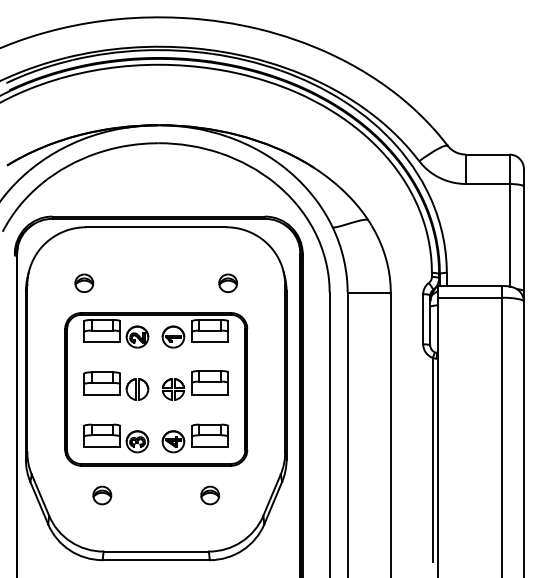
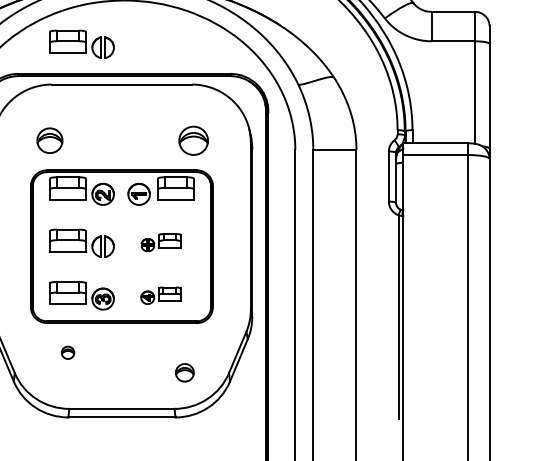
part: (116, 186) -> (82, 43), added
part: (84, 282) -> (50, 139), size x1.4
part: (228, 282) -> (194, 139), size x1.6
part: (195, 385) -> (161, 242), size x0.6
part: (194, 438) -> (160, 295), size x0.6
part: (102, 495) -> (68, 352), size x0.7
part: (210, 495) -> (185, 372), moved

